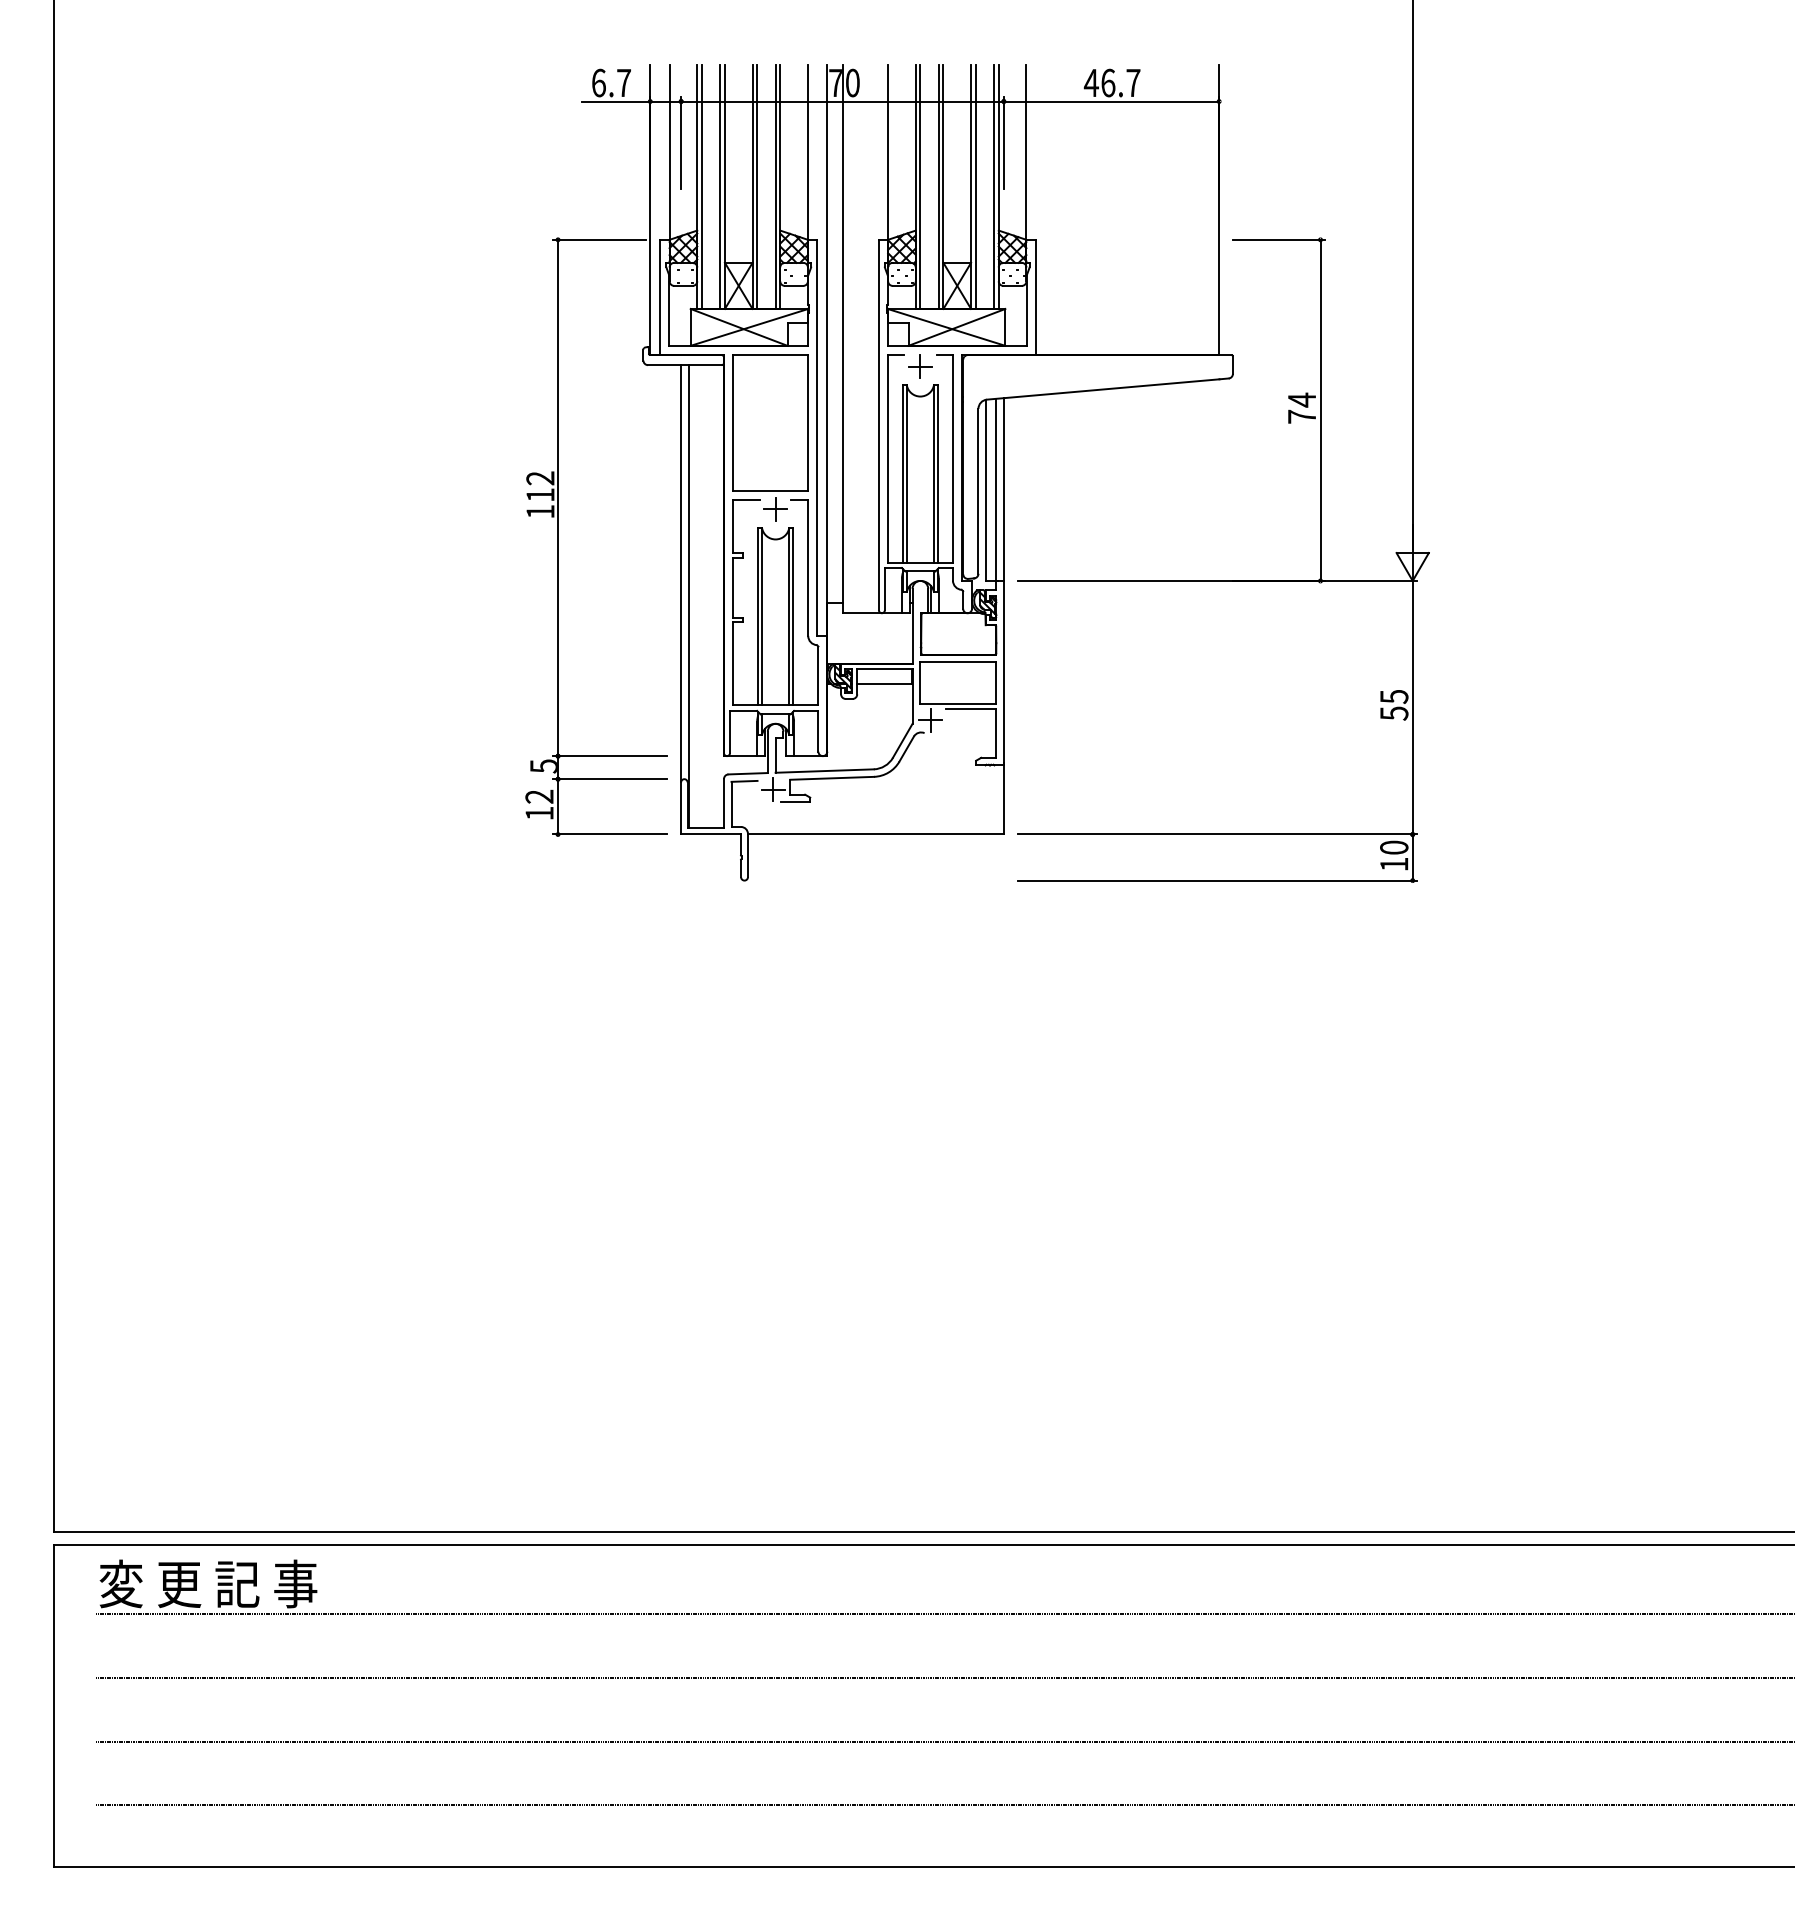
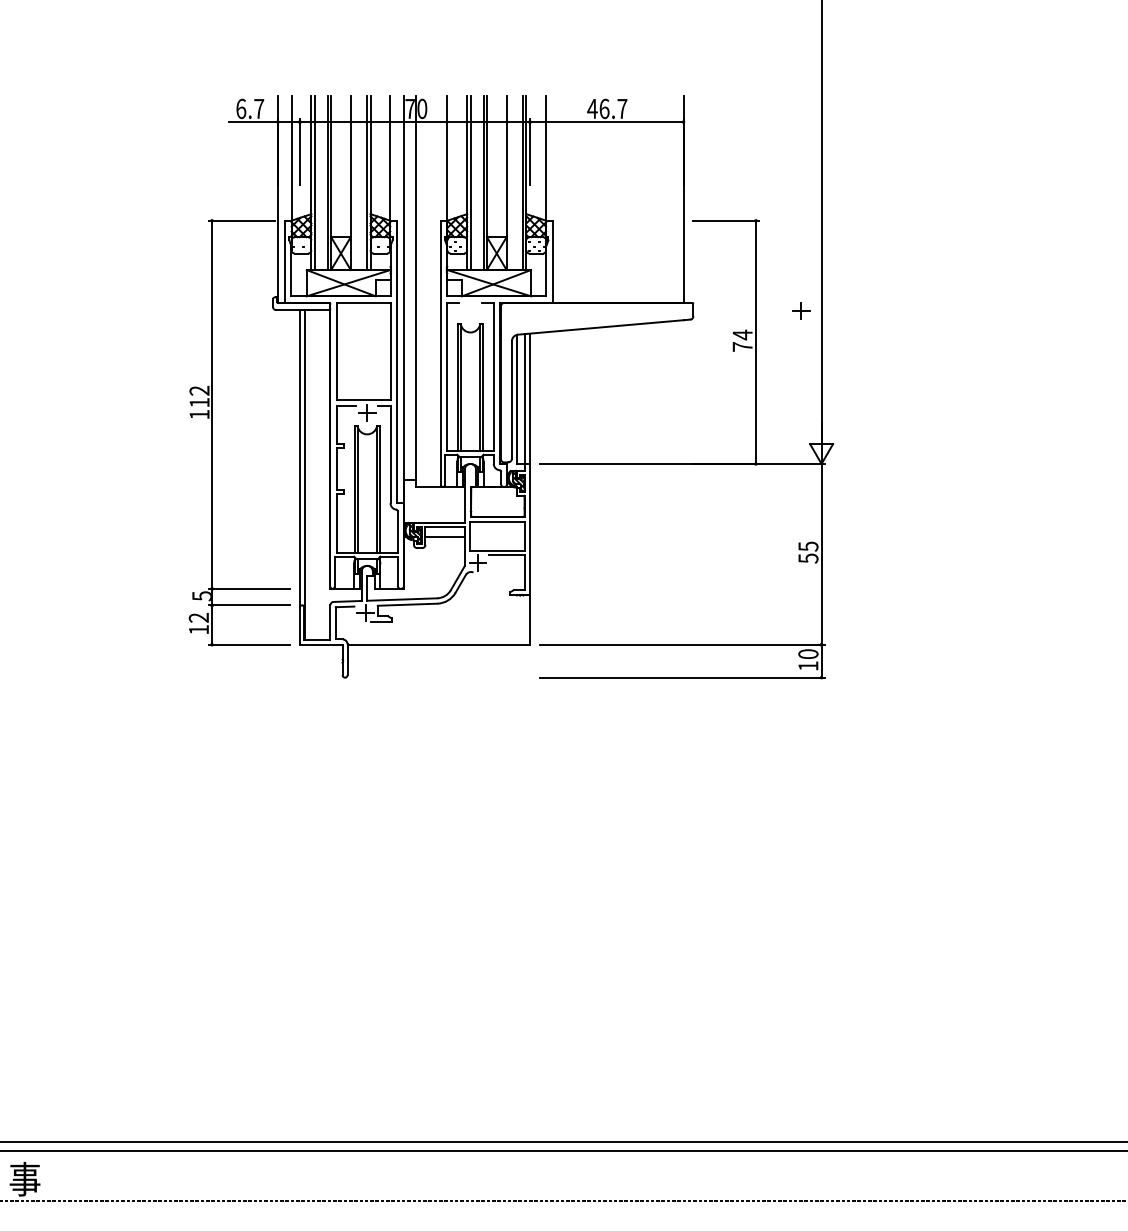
line: (757, 186) -> (354, 182), removed
line: (975, 186) -> (509, 182), removed
part: (920, 366) -> (801, 311), moved

